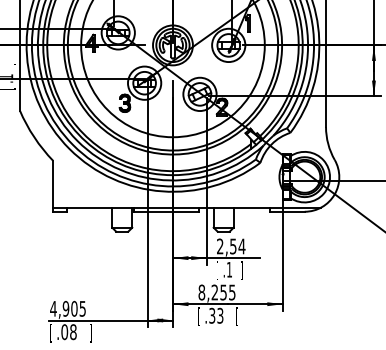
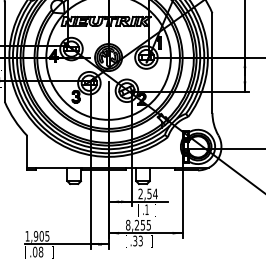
text: (53, 309) -> (27, 236), 4,905 -> 1,905
text: (236, 316) -> (151, 241), [ -> ]

